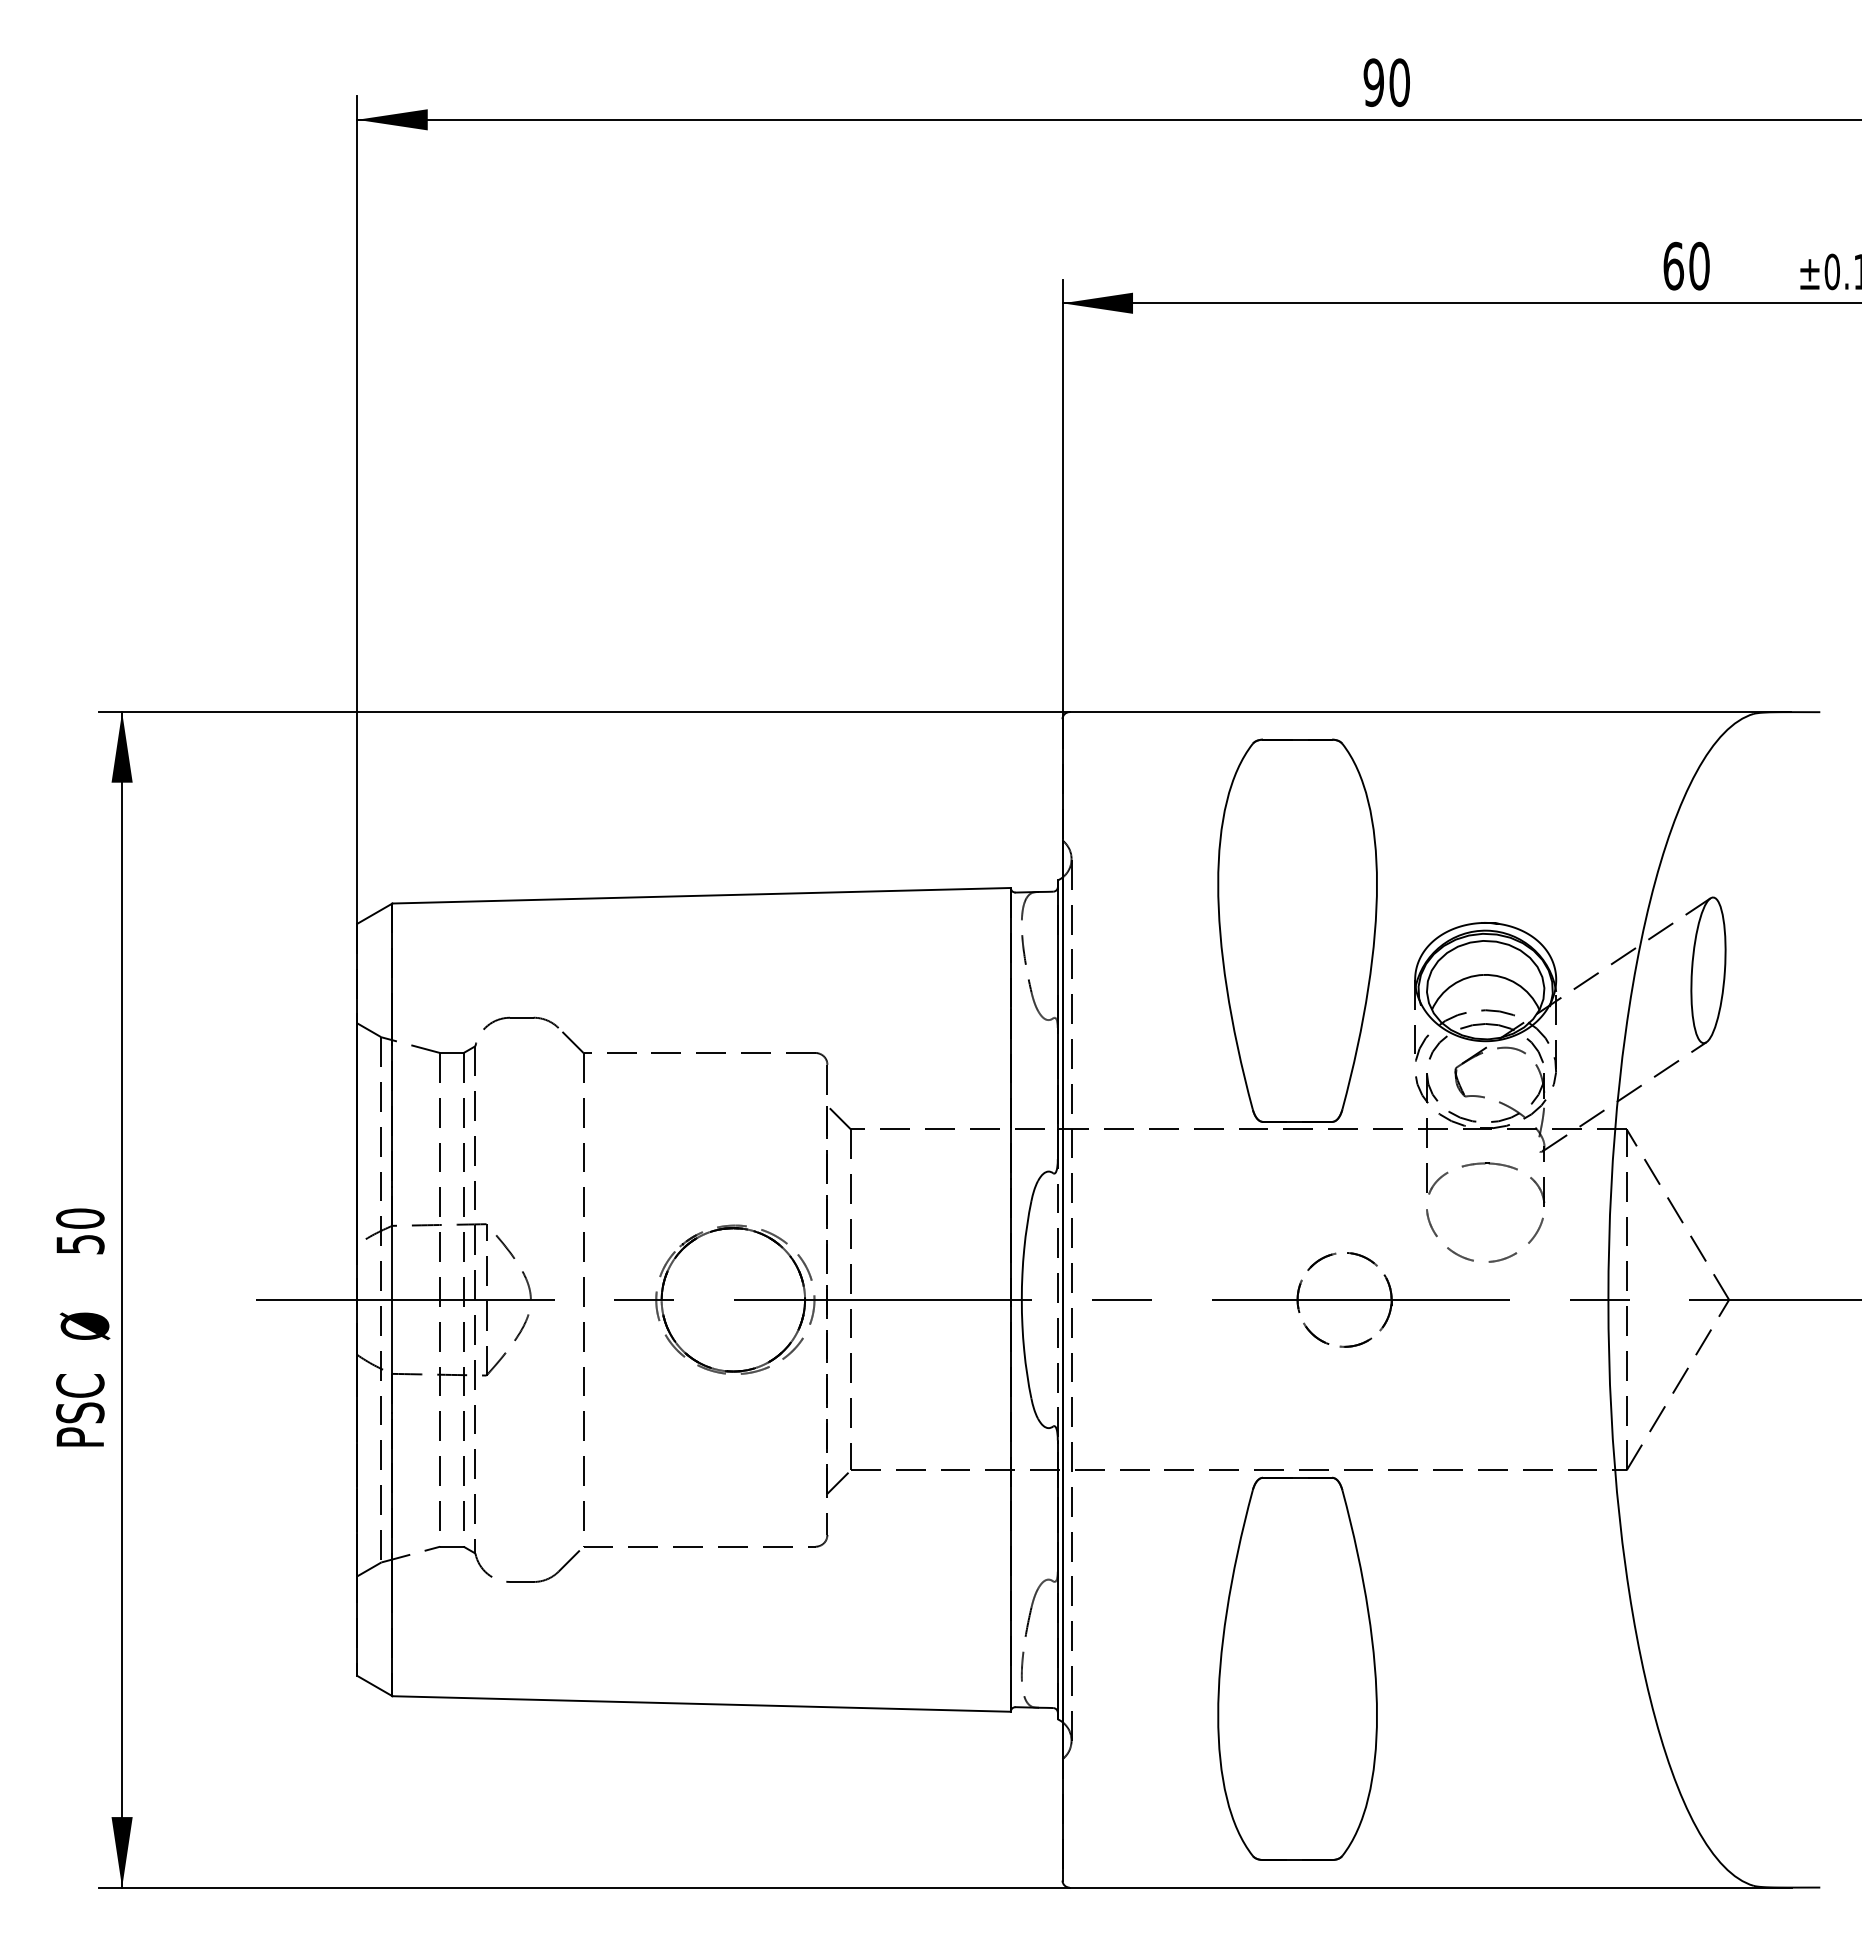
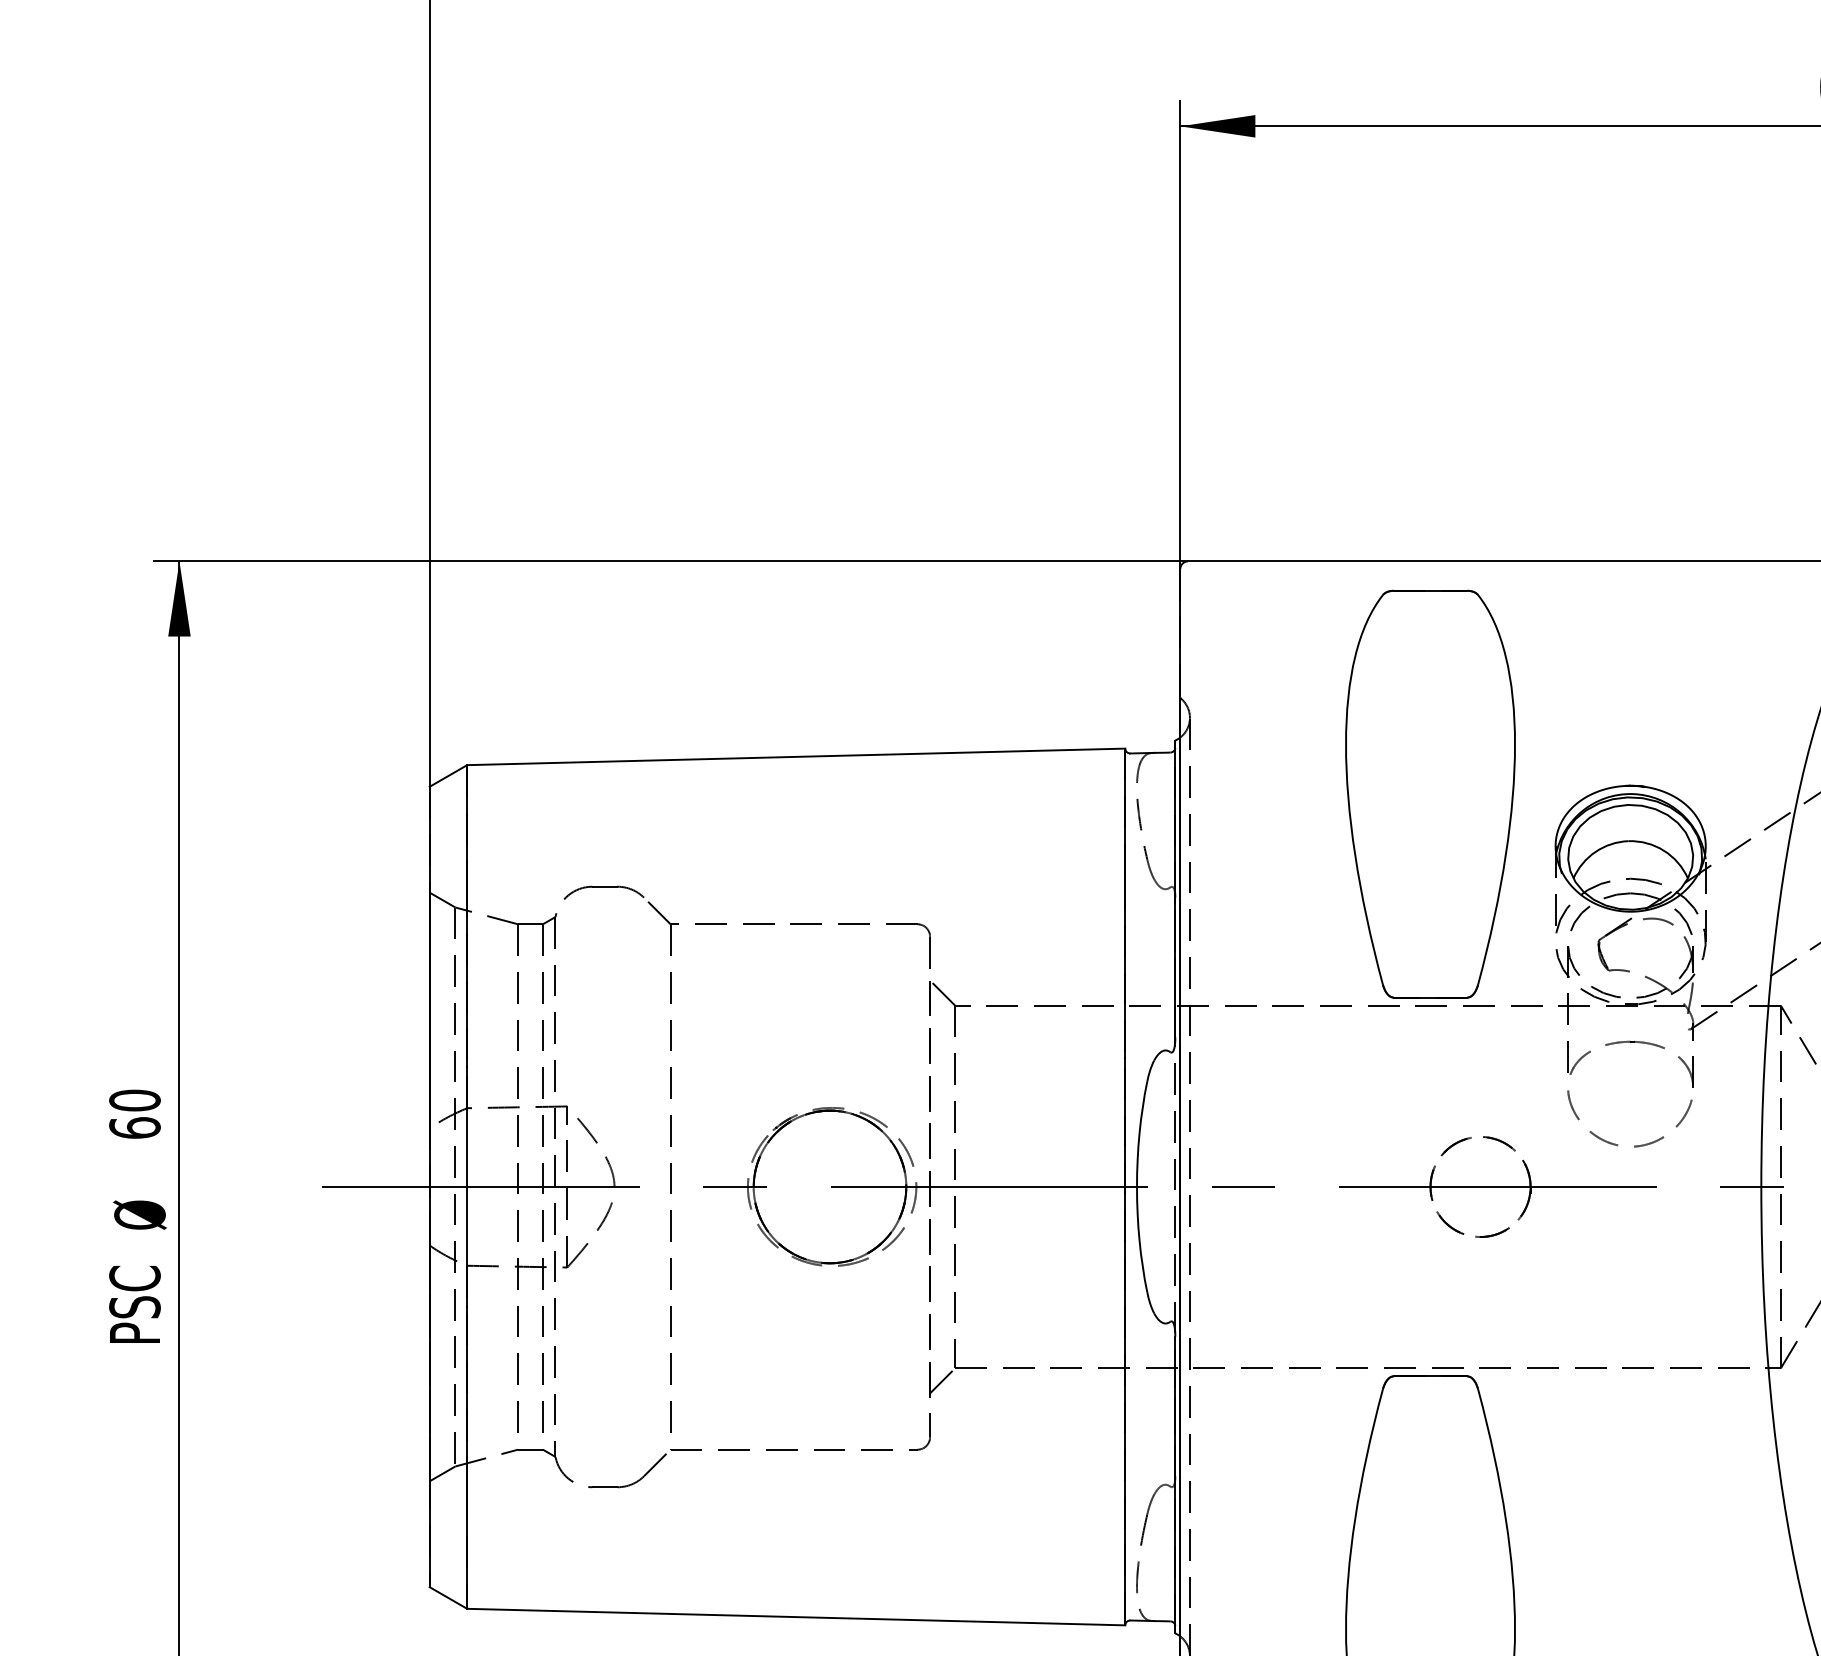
text: (80, 1244) -> (135, 1128), 50 -> 60

